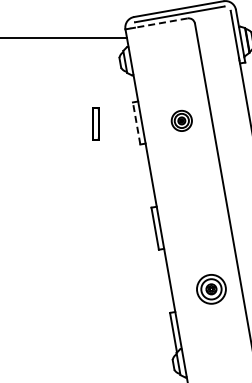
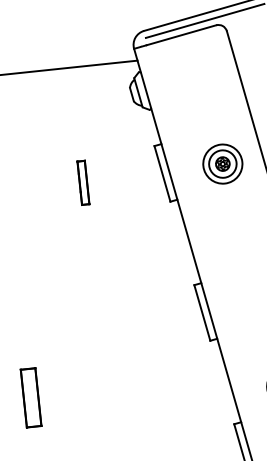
line: (161, 23) -> (181, 35), dashed -> solid
part: (181, 120) -> (222, 163), size x1.43
line: (136, 122) -> (162, 172), dashed -> solid
part: (95, 123) -> (82, 182), moved
part: (22, 277) -> (30, 397), added

